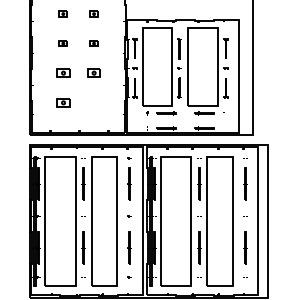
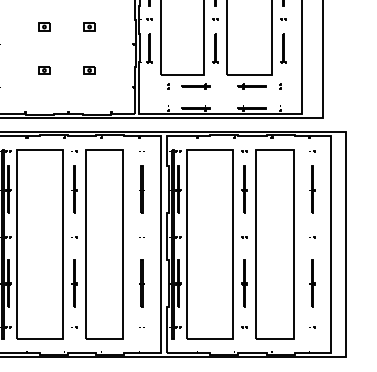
part: (62, 73) -> (43, 27), size x0.62
part: (93, 73) -> (88, 27), size x0.62
part: (62, 102) -> (43, 69), size x0.62
part: (93, 102) -> (88, 69), added

